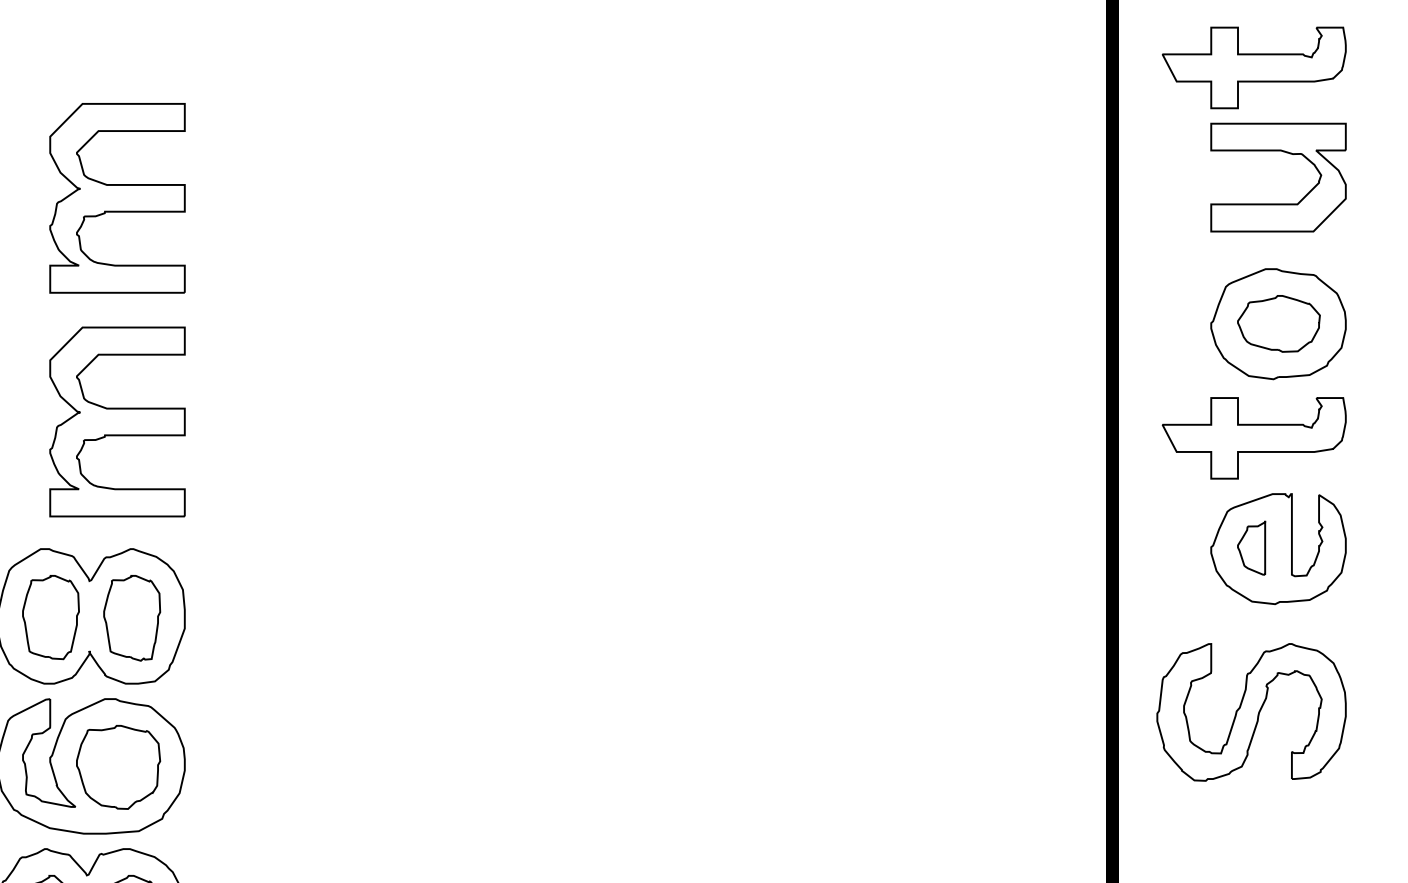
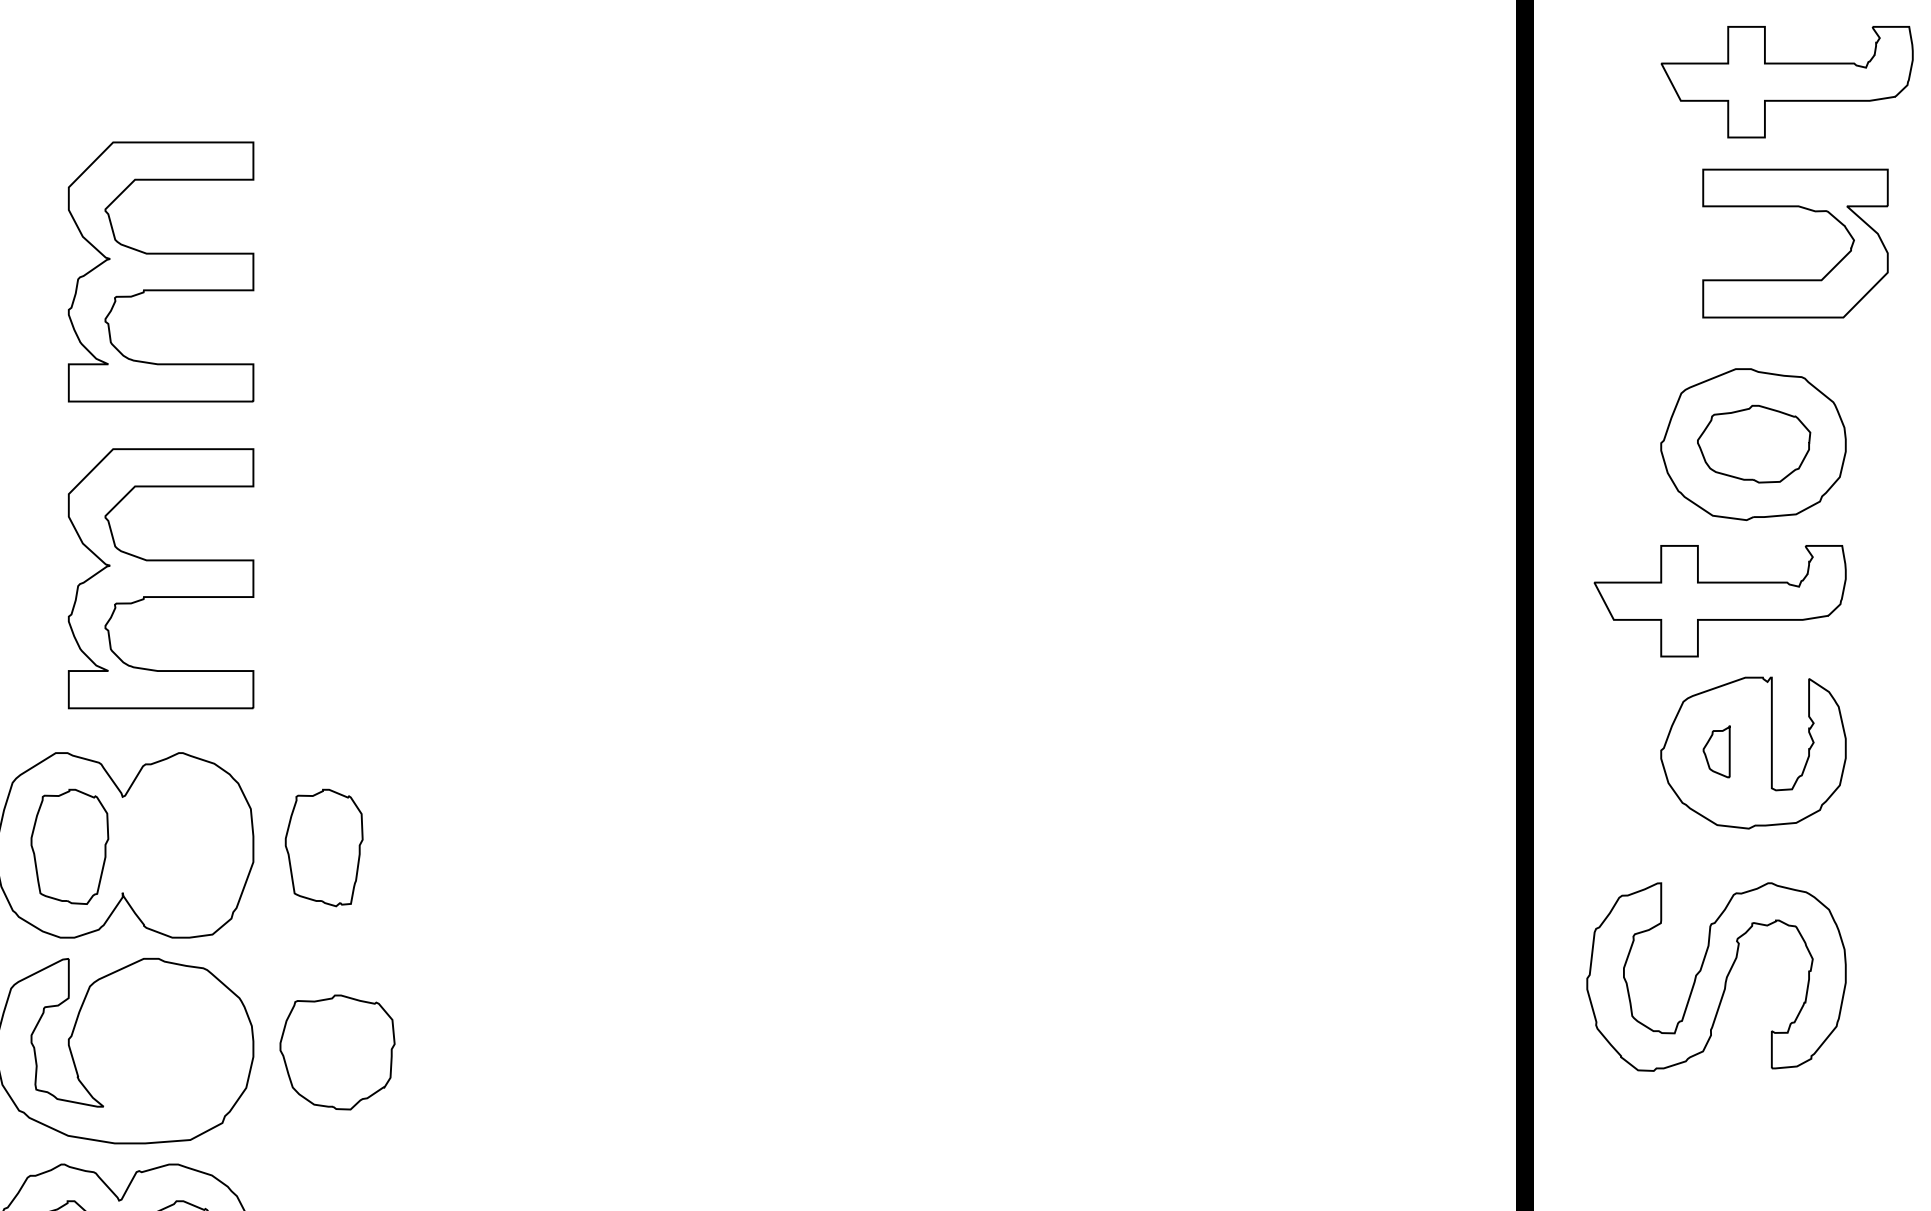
part: (1253, 68) -> (1786, 82), moved
part: (1285, 152) -> (1805, 209), moved
part: (1251, 547) -> (1716, 751), size x0.7
part: (131, 617) -> (323, 847), moved
part: (118, 767) -> (337, 1052), moved

